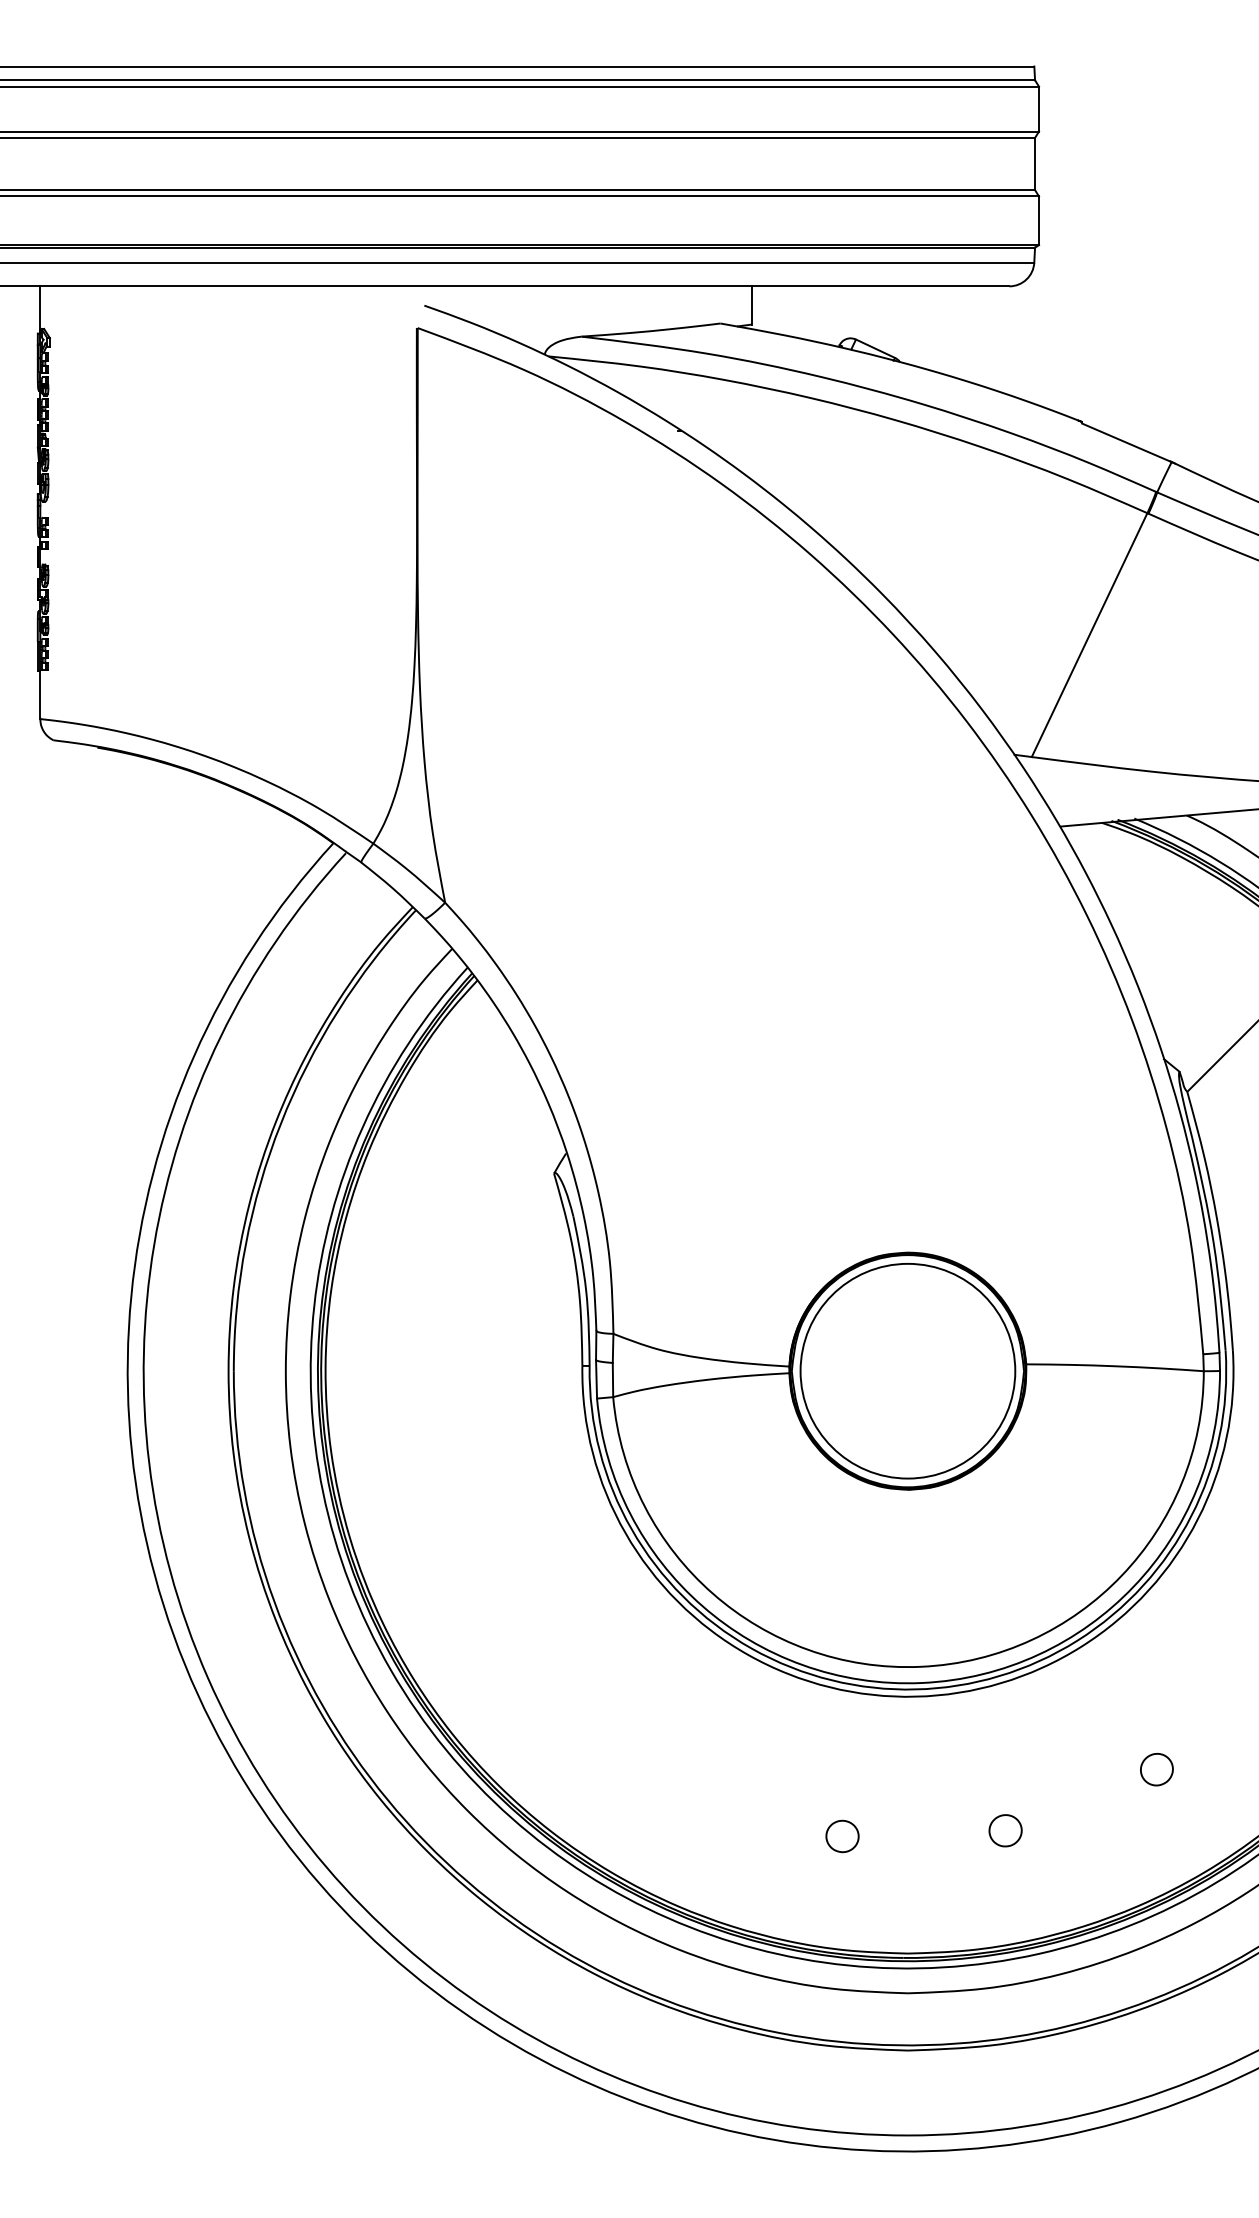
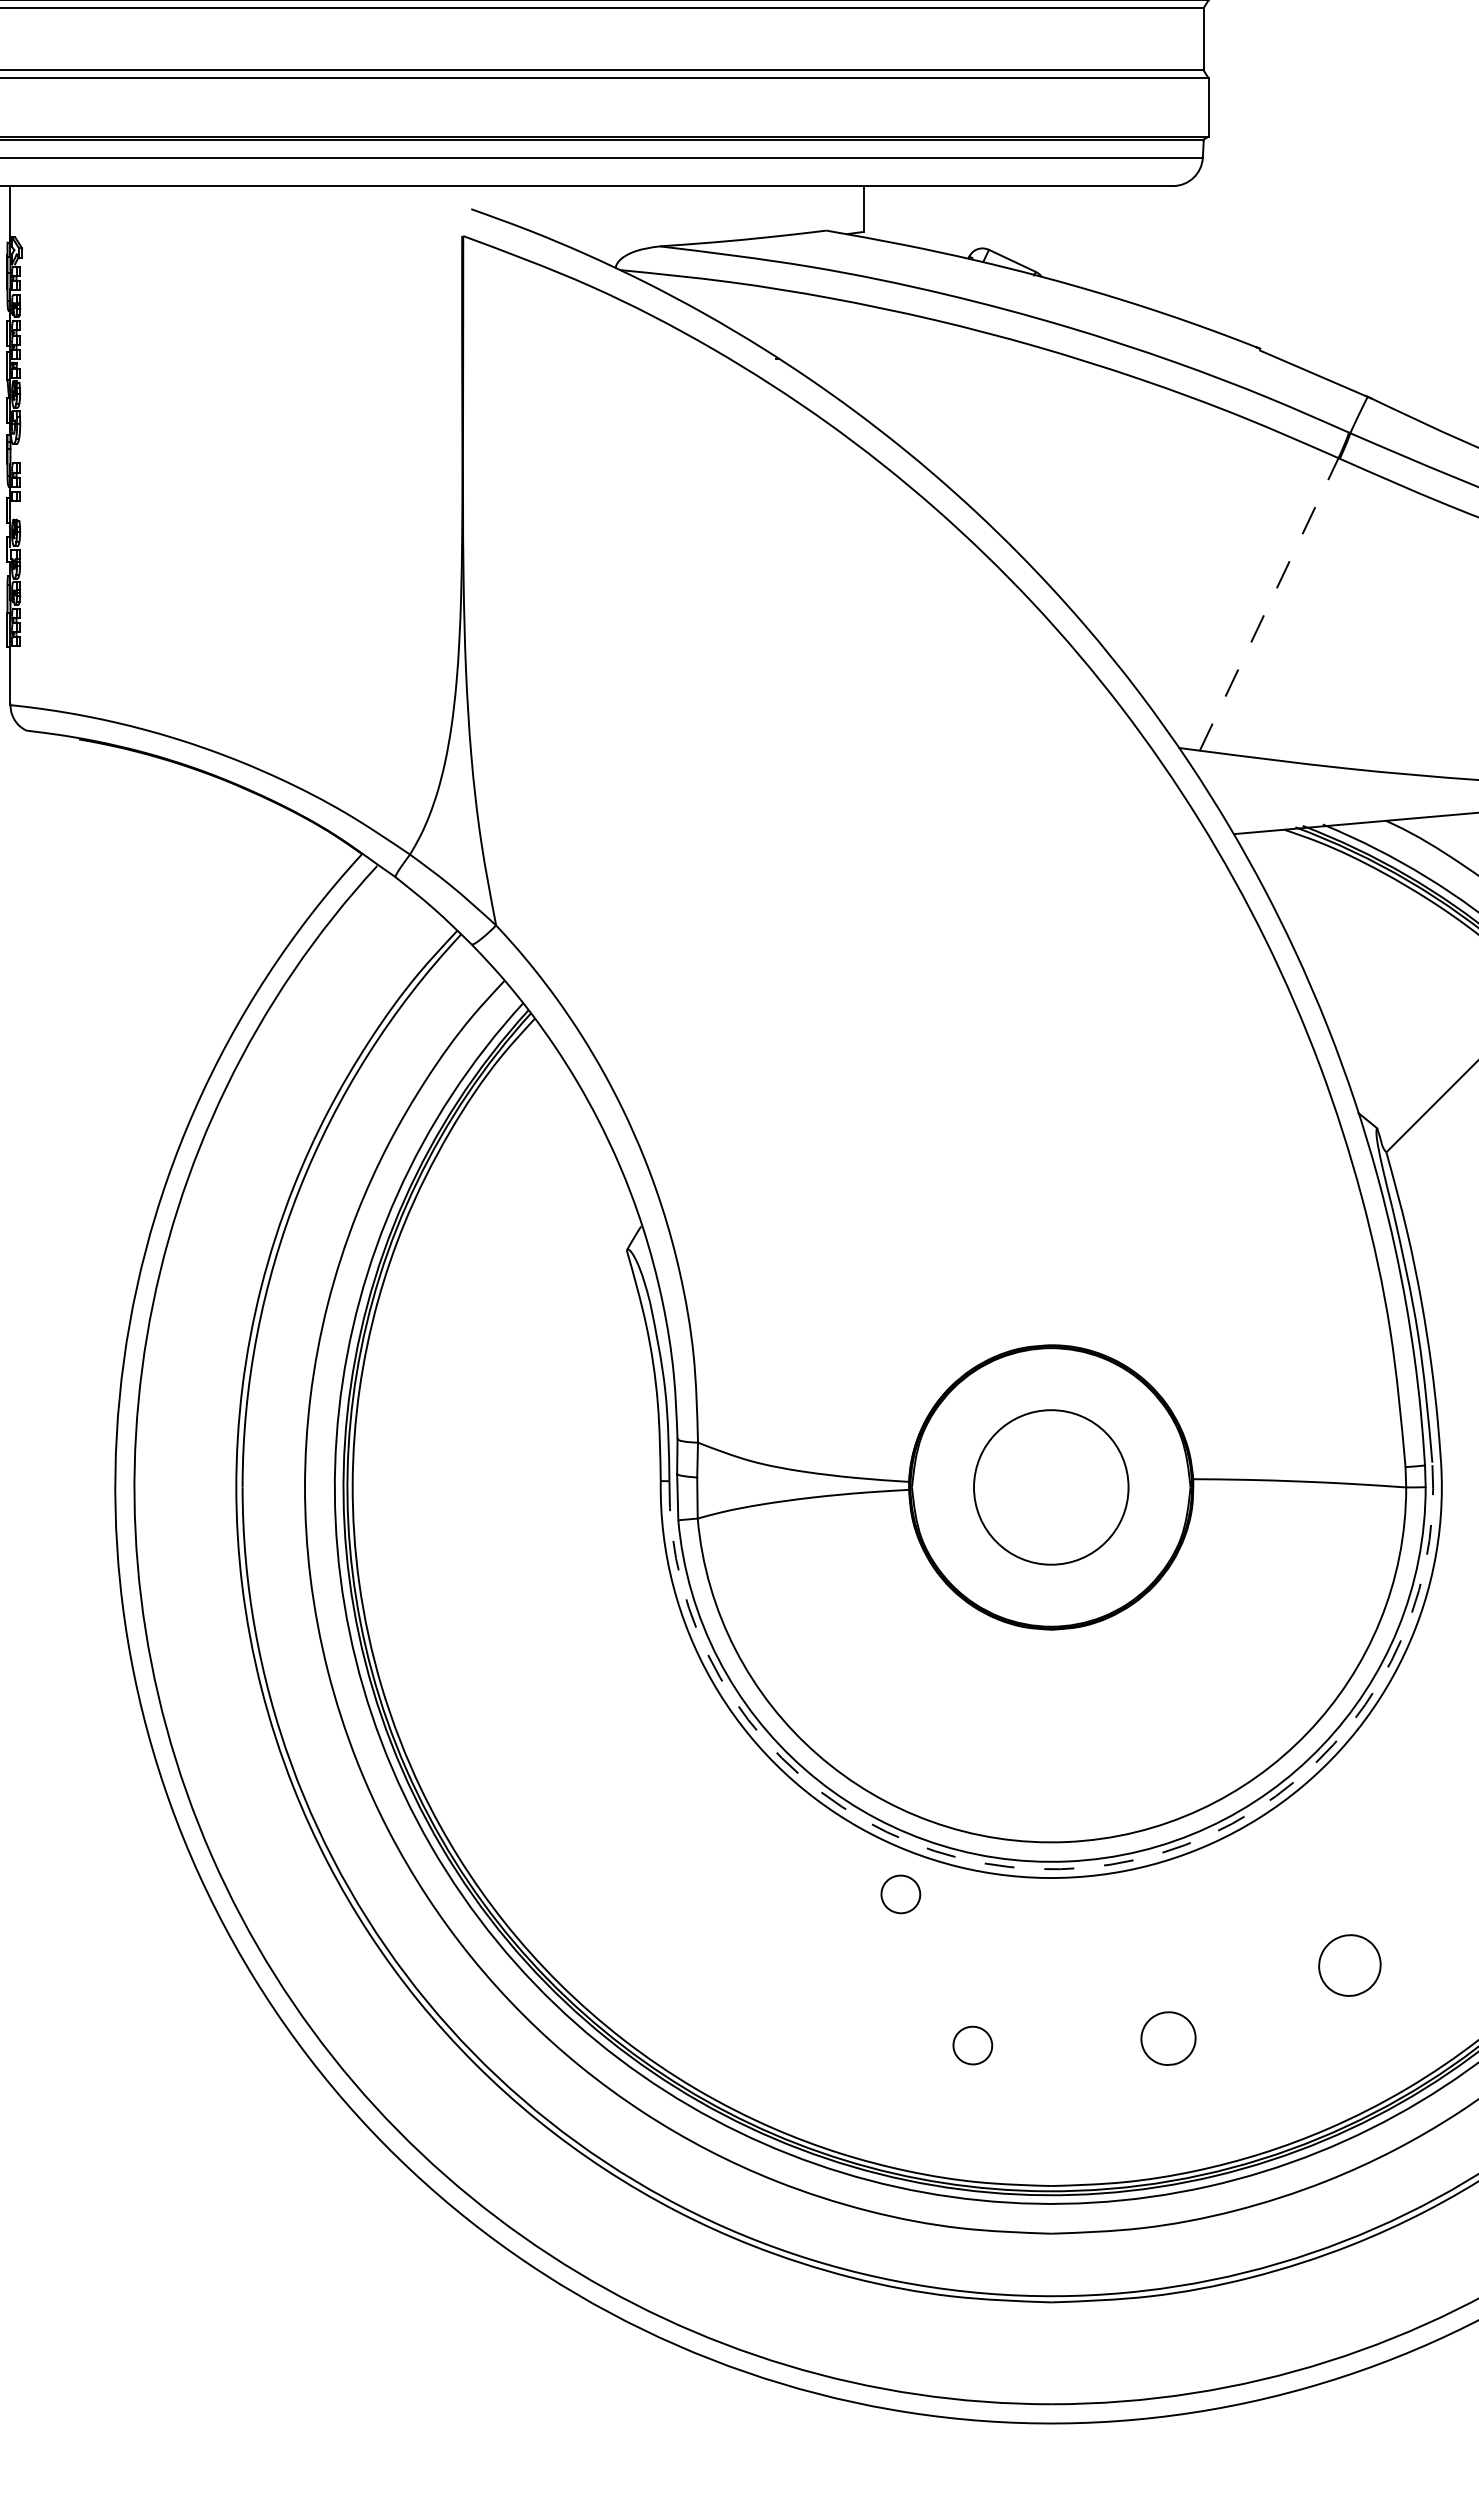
line: (1089, 635) -> (1269, 604), solid -> dashed
circle: (907, 1370) -> (1050, 1486), size x0.6
arc: (915, 1689) -> (1060, 1869), solid -> dashed
part: (782, 1710) -> (900, 1894), added
part: (1156, 1769) -> (1349, 1965), size x1.6
part: (1005, 1830) -> (1168, 2038), size x1.4

